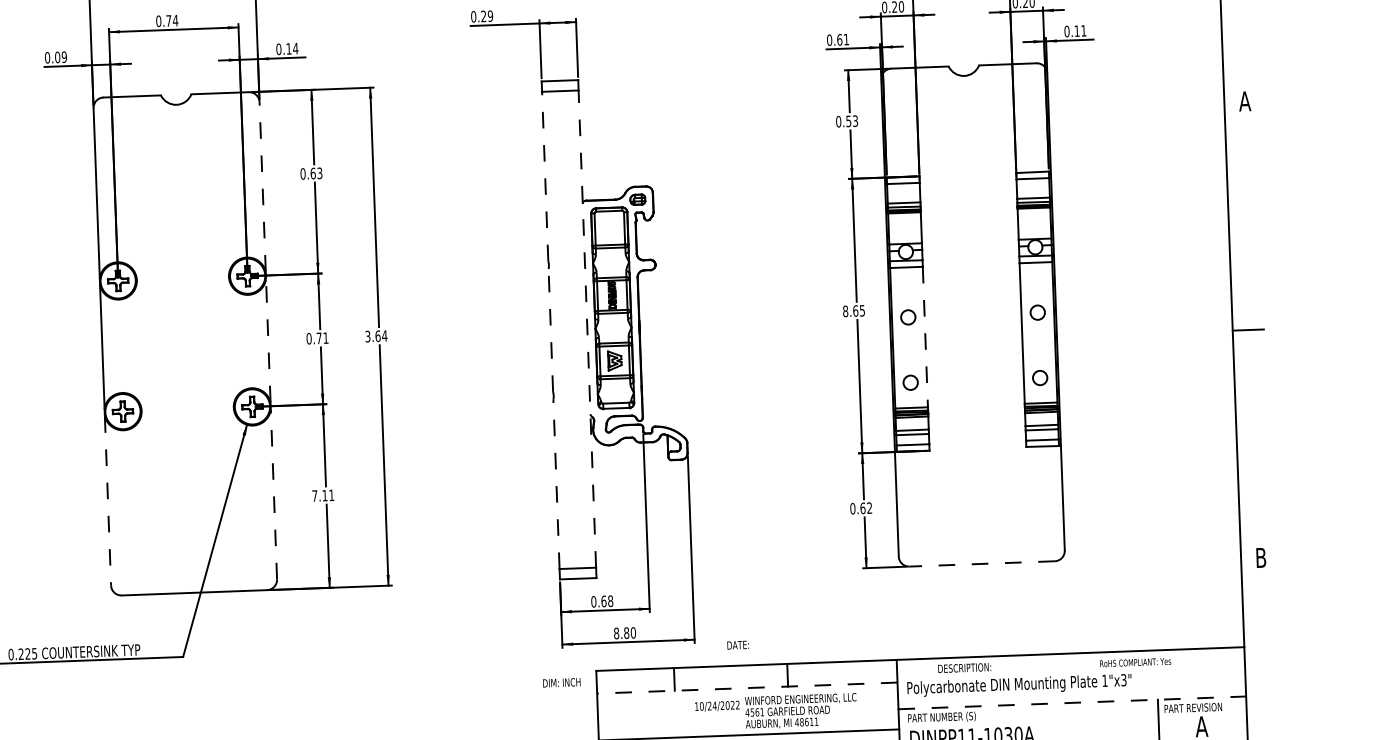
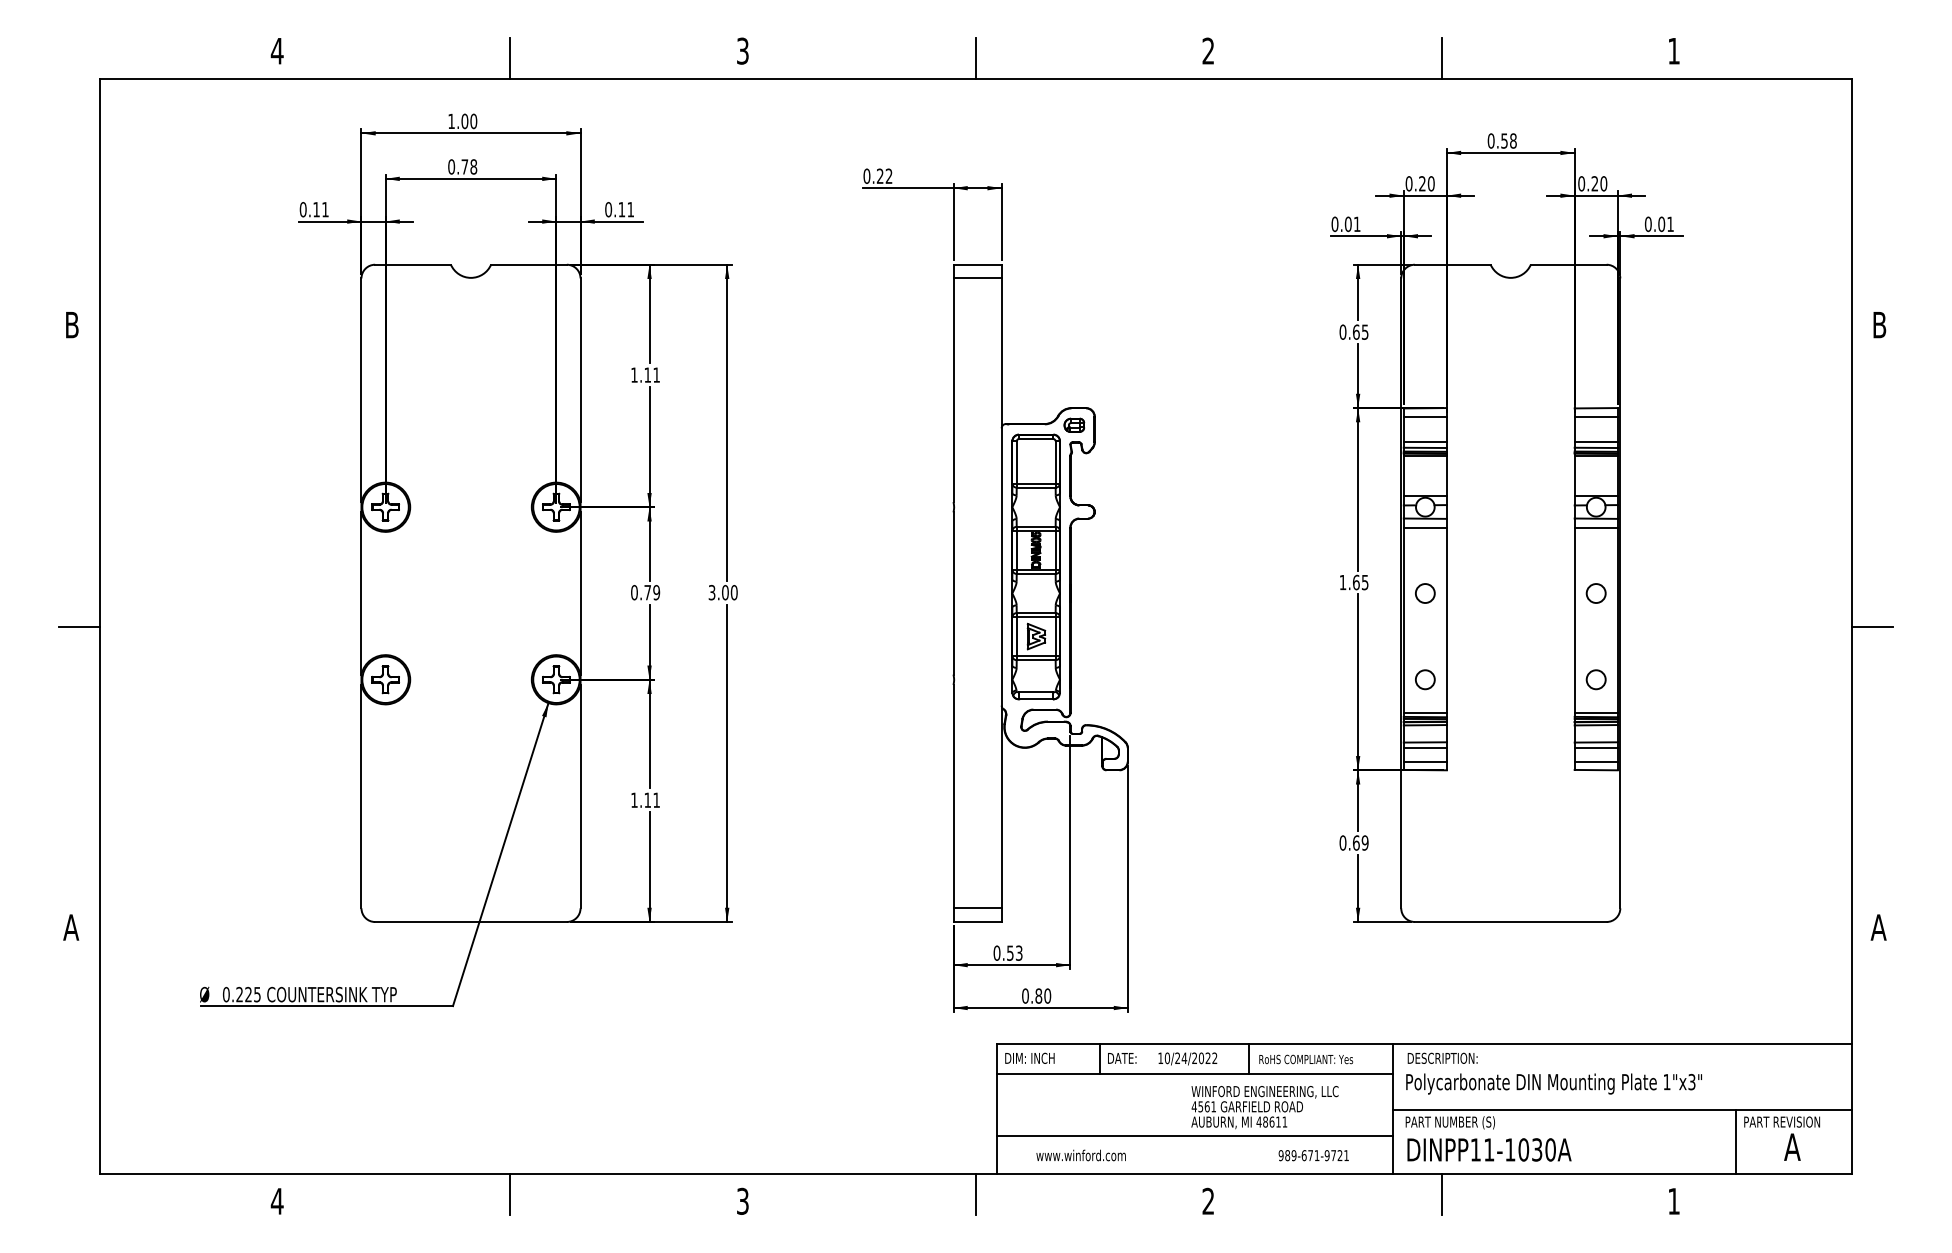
text: (490, 15) -> (888, 175), 0.29 -> 0.22
text: (175, 20) -> (473, 166), 0.74 -> 0.78
text: (1076, 31) -> (1661, 224), 0.11 -> 0.01
text: (839, 39) -> (1348, 223), 0.61 -> 0.01
text: (295, 48) -> (630, 209), 0.14 -> 0.11
text: (60, 57) -> (320, 209), 0.09 -> 0.11
text: (1244, 101) -> (1879, 325), A -> B
text: (851, 120) -> (1360, 331), 0.53 -> 0.65
text: (311, 173) -> (645, 374), 0.63 -> 1.11
line: (545, 176) -> (953, 390), dashed -> solid
line: (262, 187) -> (580, 390), dashed -> solid
text: (845, 311) -> (1342, 582), 8.65 -> 1.65
line: (587, 329) -> (1001, 593), dashed -> solid
line: (550, 330) -> (953, 593), dashed -> solid
text: (381, 335) -> (729, 592), 3.64 -> 3.00
line: (925, 337) -> (1446, 620), dashed -> solid
text: (325, 338) -> (656, 592), 0.71 -> 0.79
line: (268, 340) -> (580, 593), dashed -> solid
line: (556, 484) -> (953, 796), dashed -> solid
line: (273, 494) -> (580, 796), dashed -> solid
text: (314, 495) -> (634, 799), 7.11 -> 1.11
line: (108, 500) -> (361, 796), dashed -> solid
text: (869, 507) -> (1364, 842), 0.62 -> 0.69
text: (1260, 557) -> (1878, 927), B -> A
line: (981, 564) -> (1510, 922), dashed -> solid
text: (607, 600) -> (1014, 952), 0.68 -> 0.53
text: (616, 633) -> (1025, 995), 8.80 -> 0.80
text: (738, 645) -> (1122, 1058), moved
text: (1135, 662) -> (1306, 1059), moved
text: (964, 667) -> (1442, 1057), moved
text: (561, 682) -> (1029, 1057), moved
line: (746, 688) -> (1194, 1074), dashed -> solid
line: (1072, 702) -> (1623, 1109), dashed -> solid
text: (717, 706) -> (1187, 1058), moved

